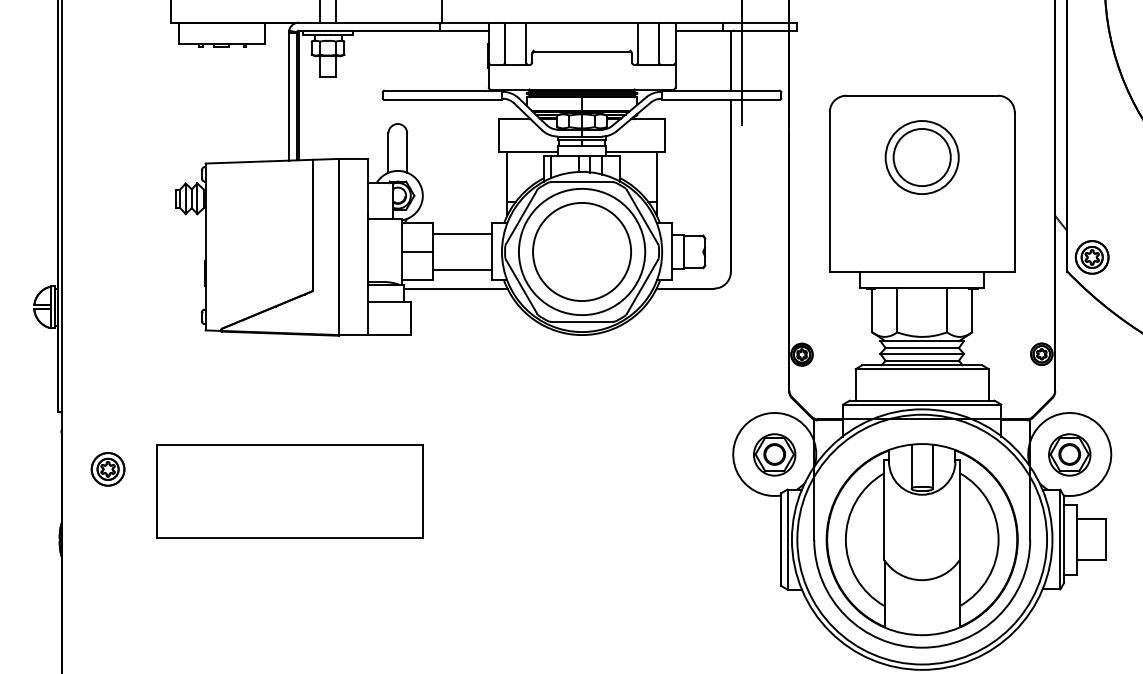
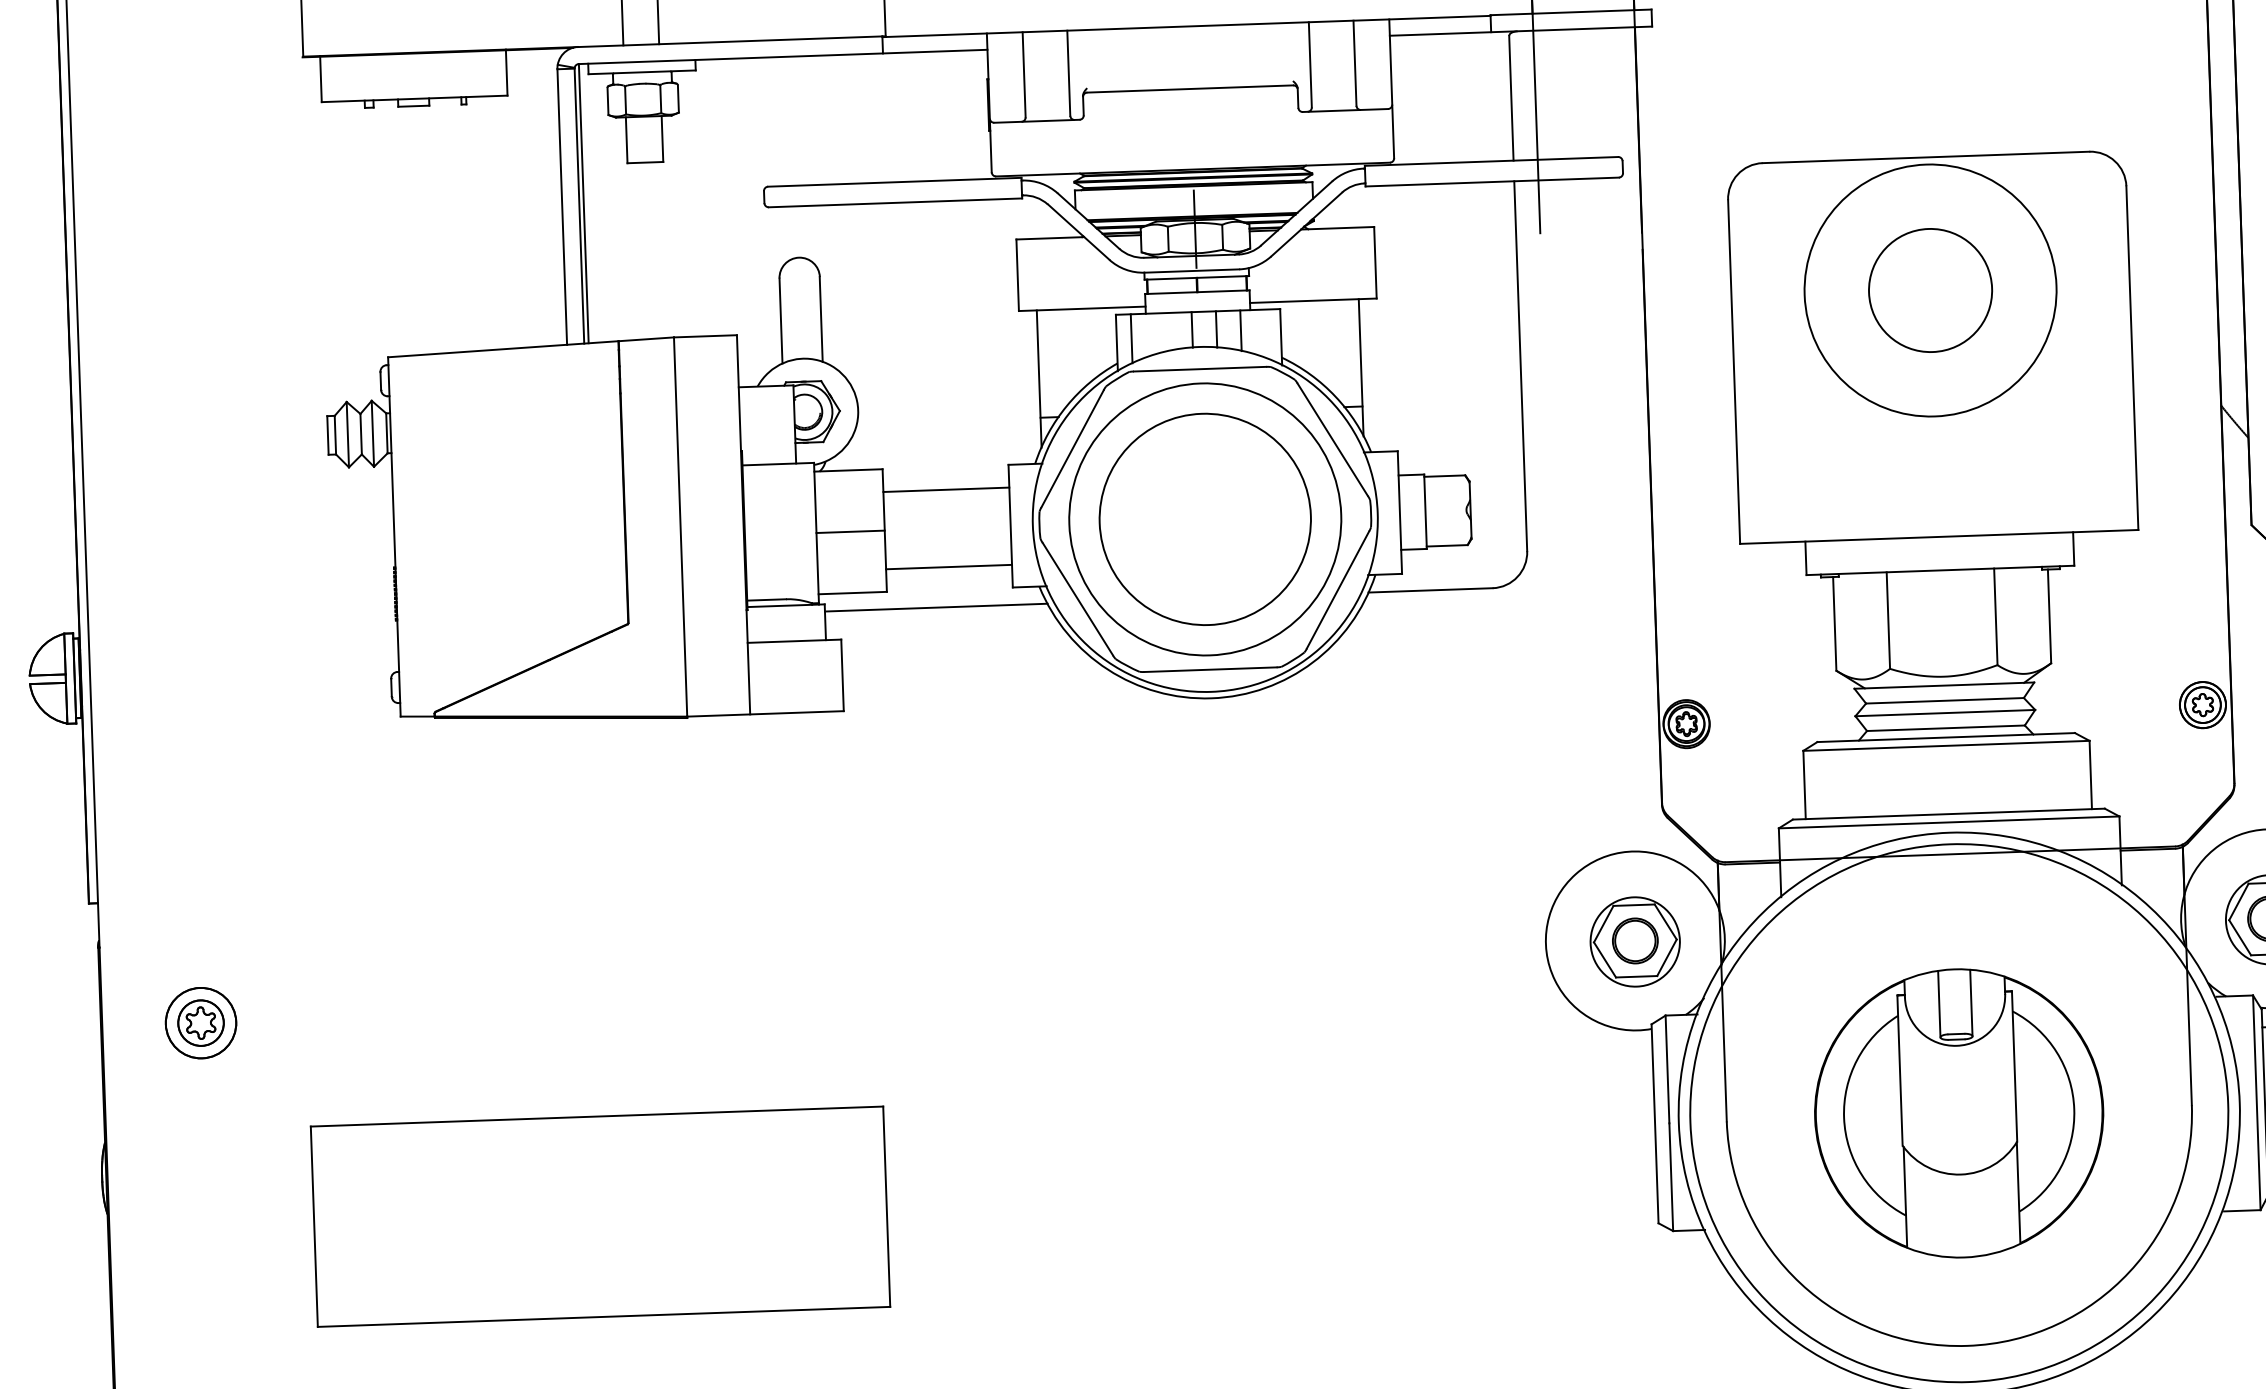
circle: (921, 157) -> (1929, 290), size x1.6
part: (289, 491) -> (598, 1216), moved
part: (921, 539) -> (1957, 1112), size x0.7

